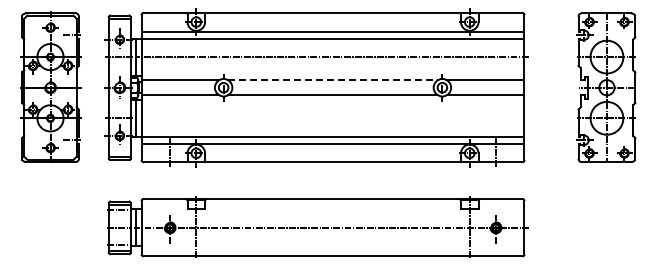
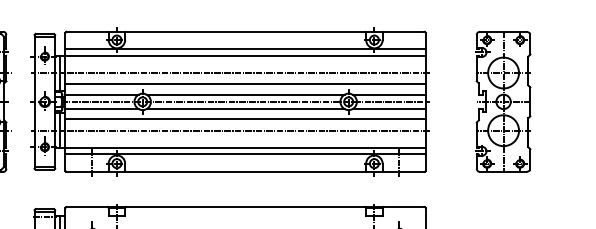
line: (332, 69) -> (245, 84), added
line: (333, 80) -> (246, 95), dashed -> solid
line: (332, 87) -> (245, 101), added
line: (332, 106) -> (245, 119), added
line: (332, 118) -> (245, 130), added

